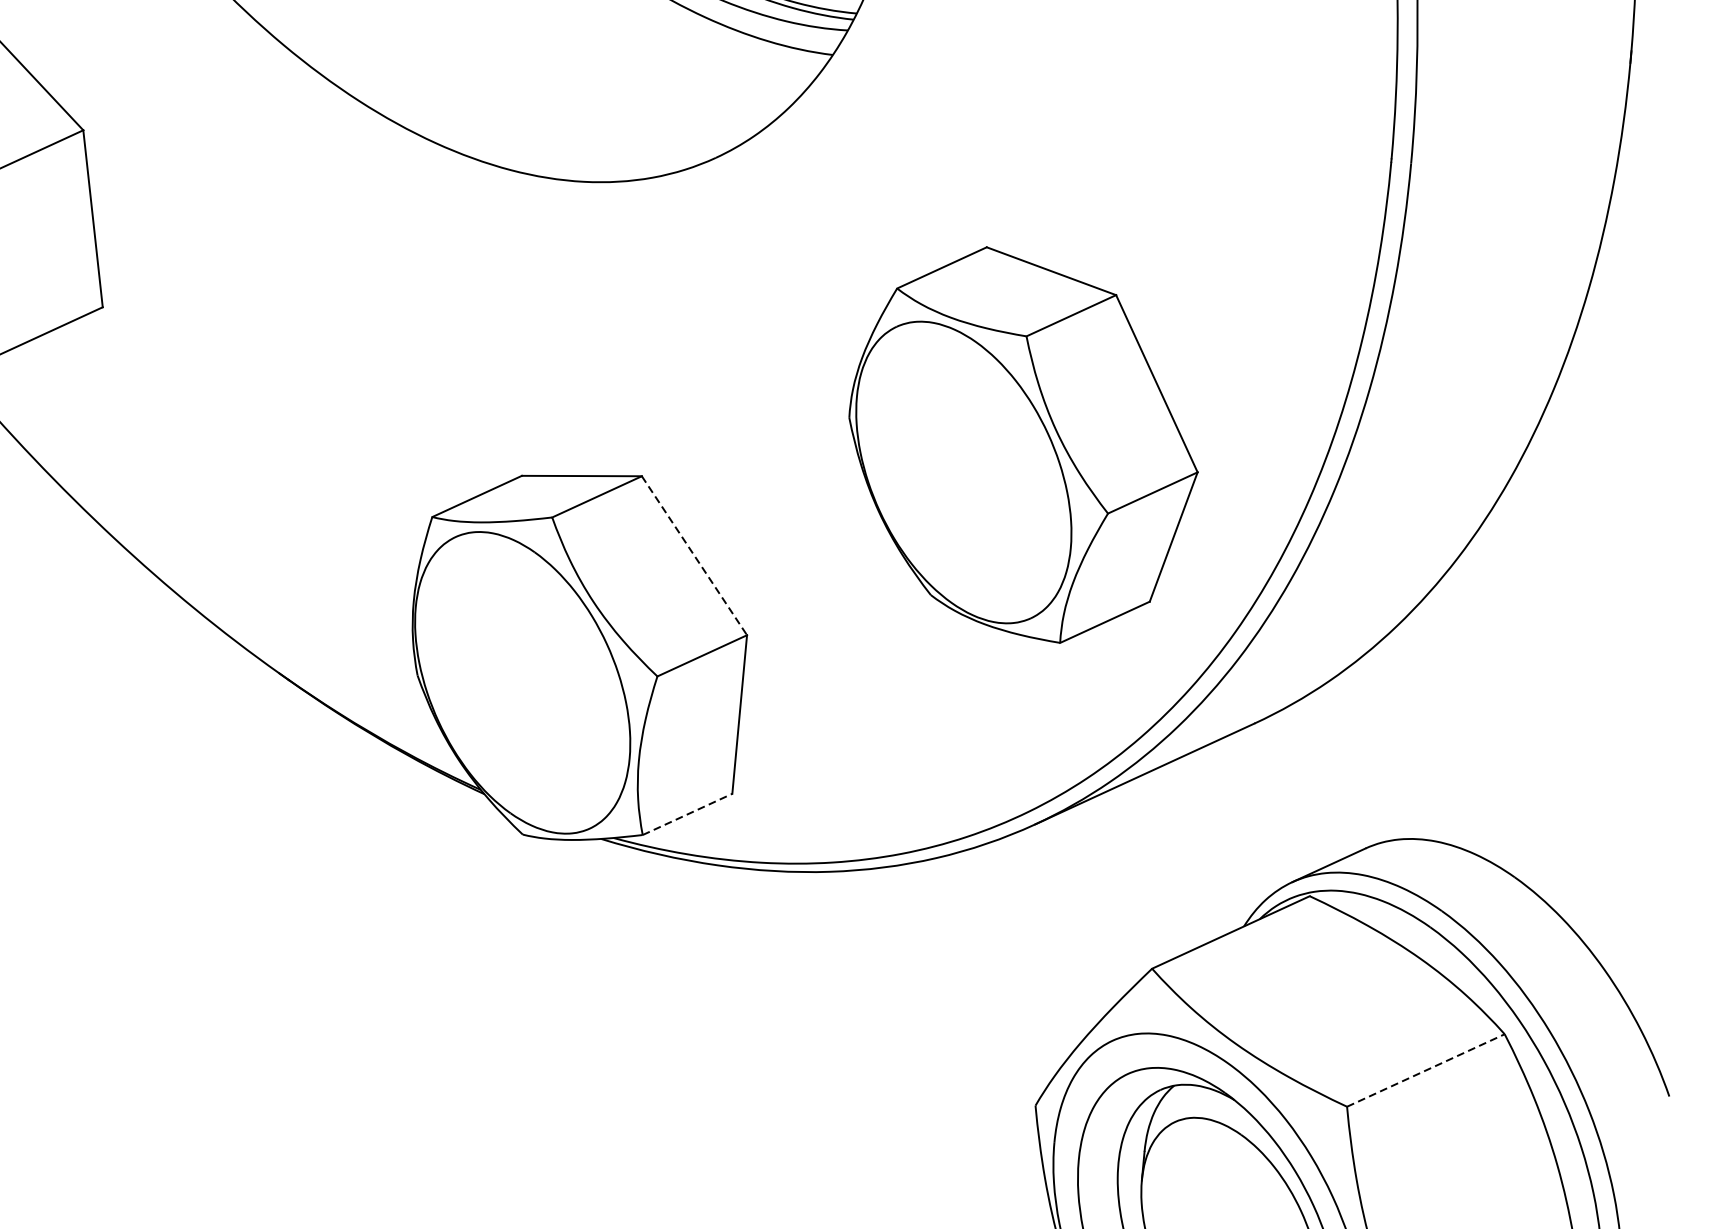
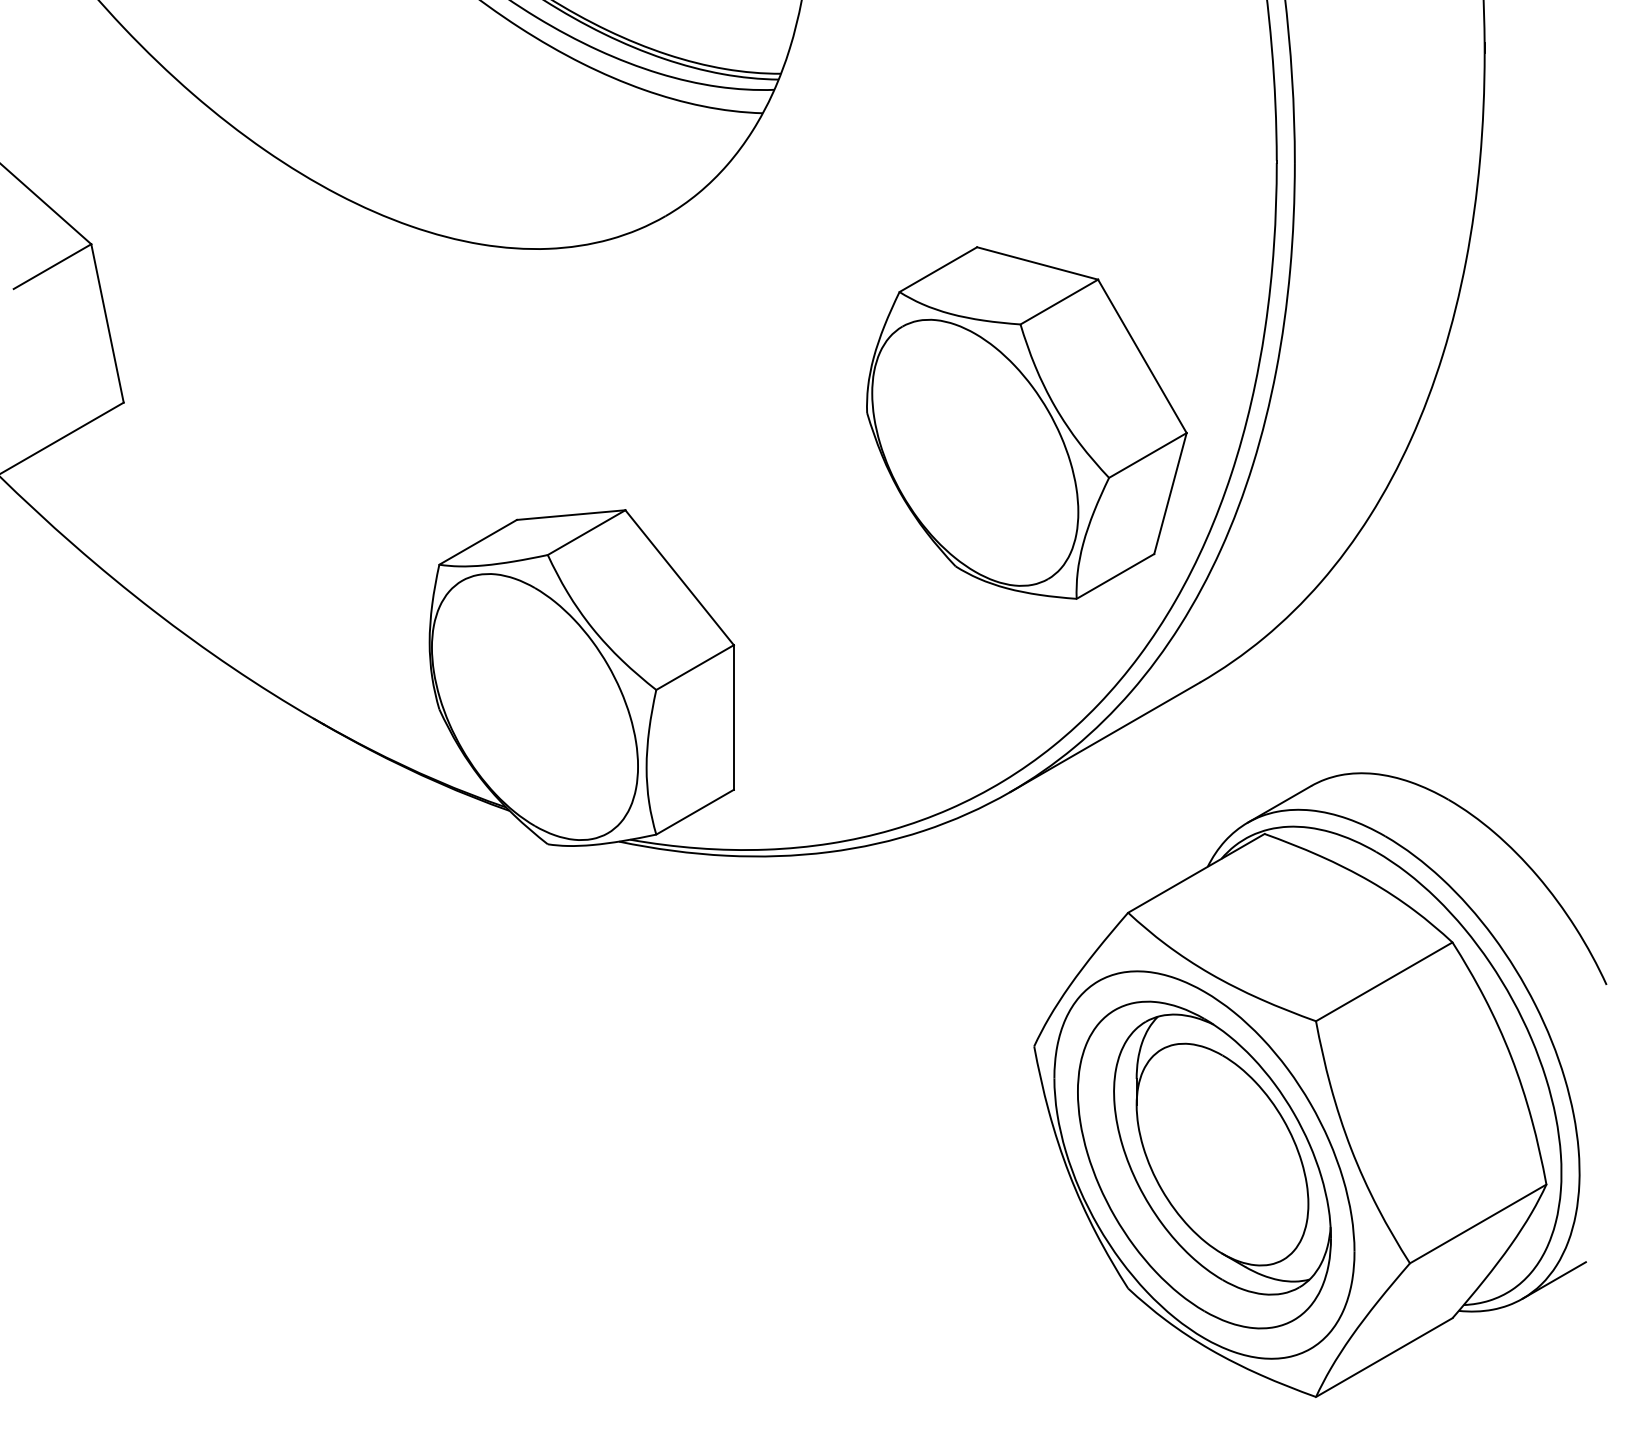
part: (1023, 444) -> (1026, 422), moved
line: (694, 555) -> (679, 577), dashed -> solid
line: (687, 814) -> (695, 812), dashed -> solid
line: (1426, 1070) -> (1384, 981), dashed -> solid

